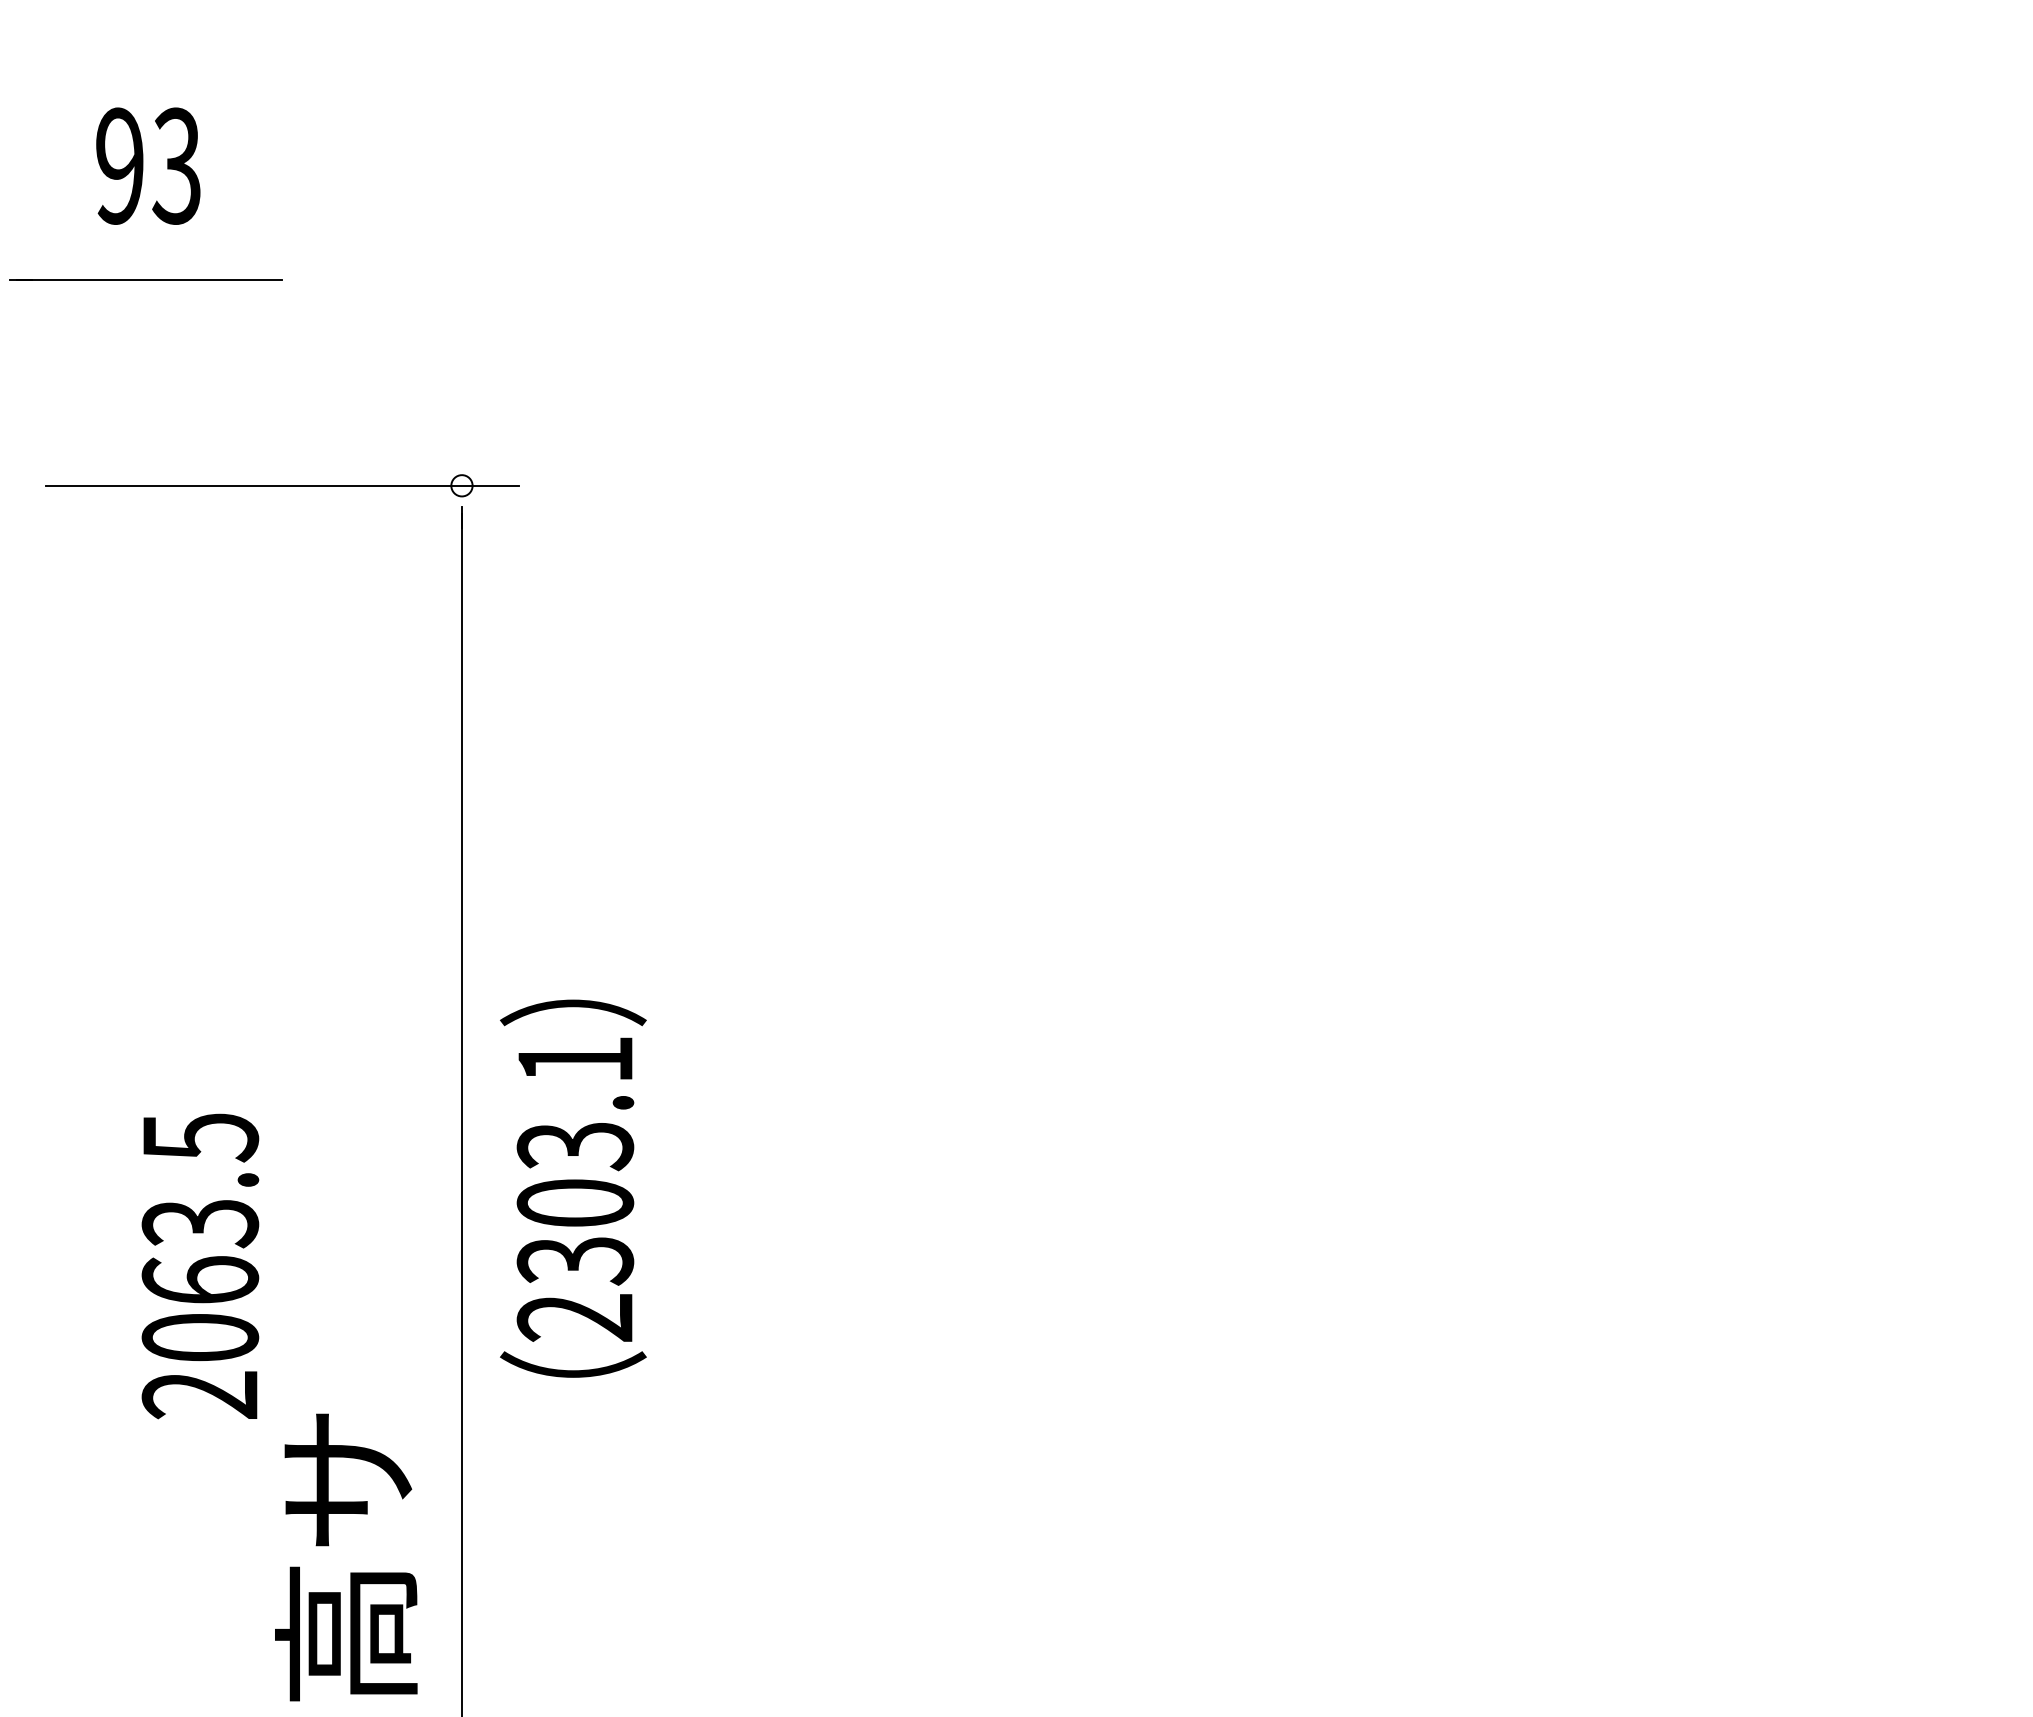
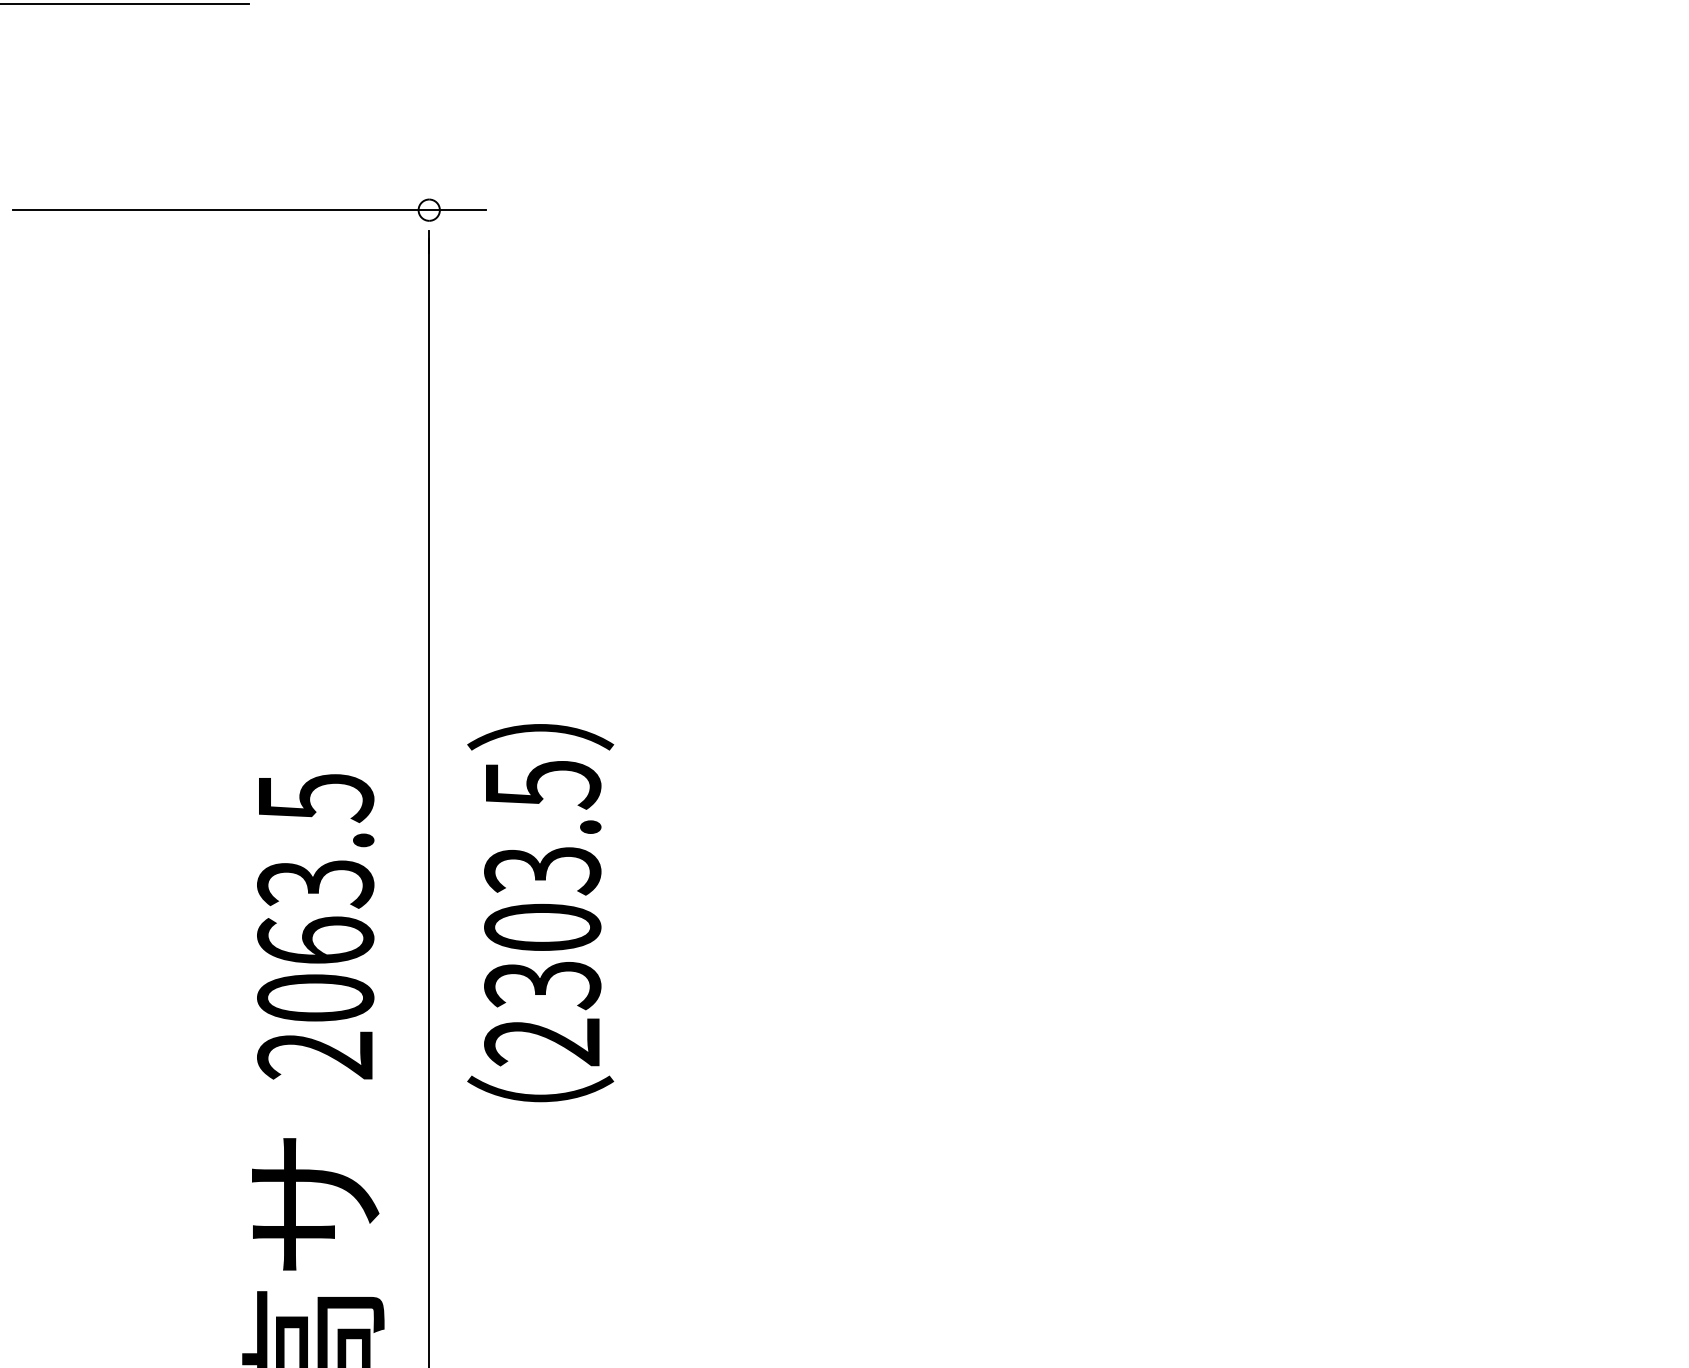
text: (576, 1060) -> (543, 784), 2303.1 -> 2303.5
text: (200, 1266) -> (315, 926), moved

